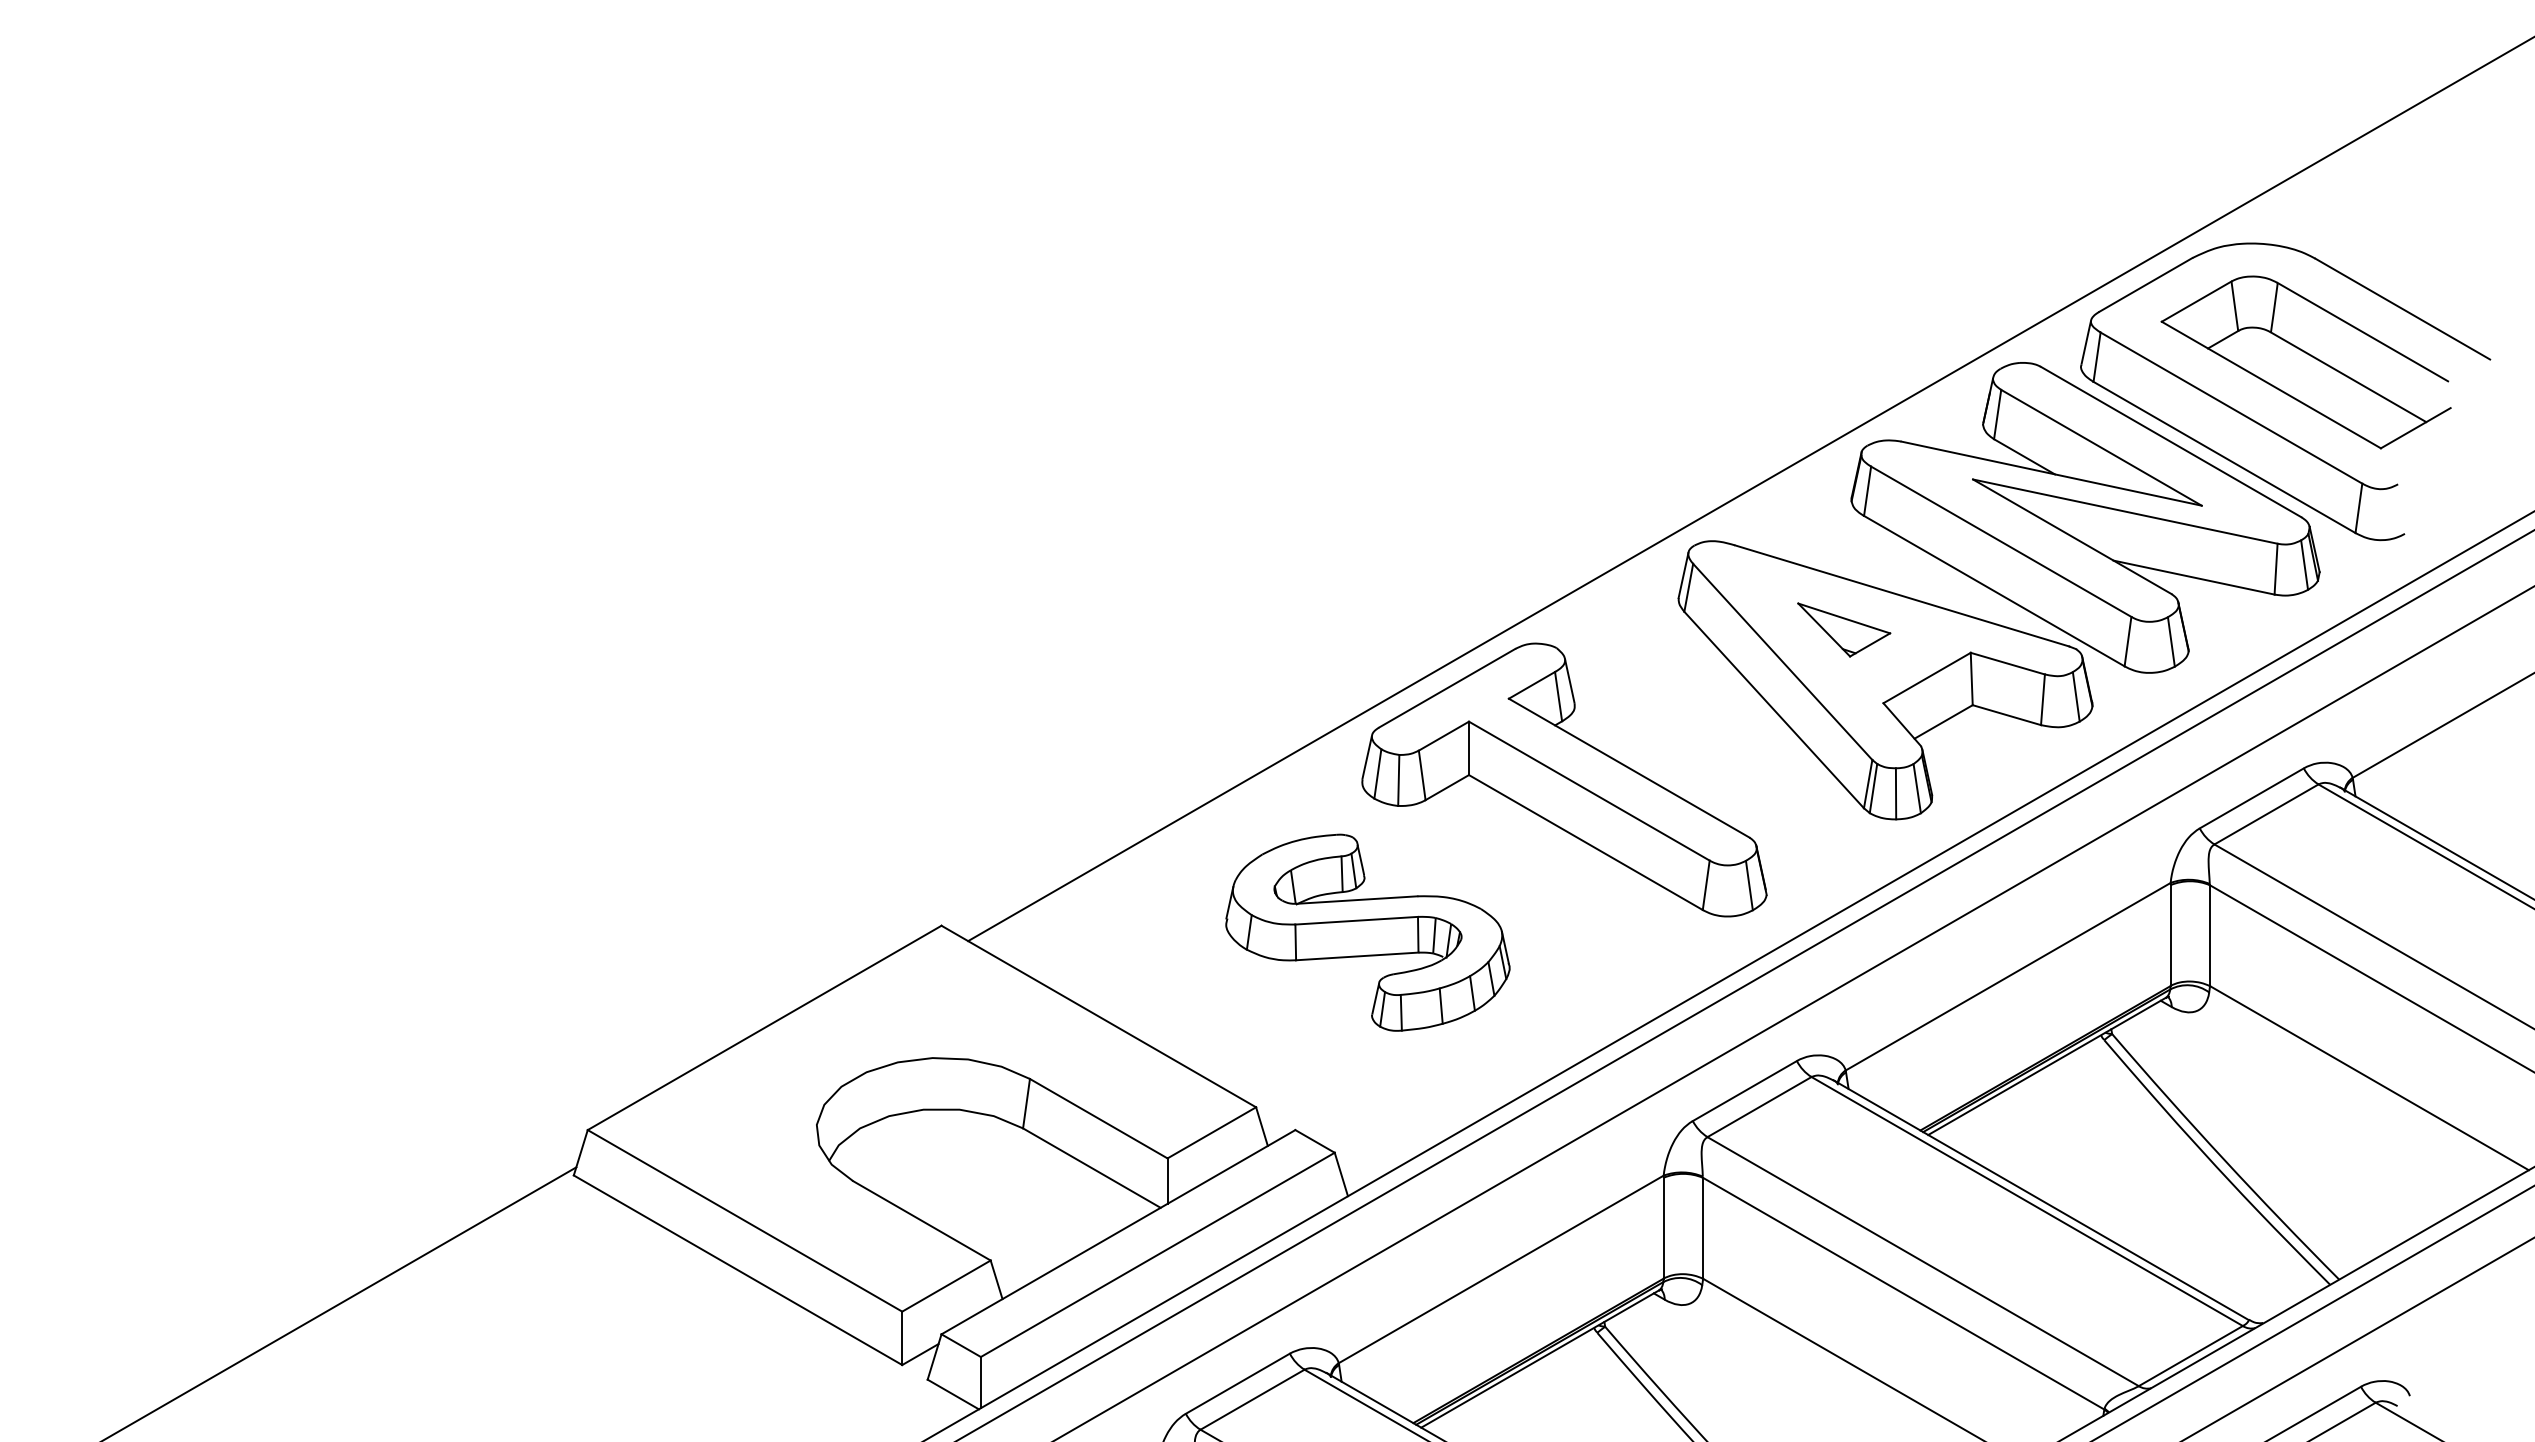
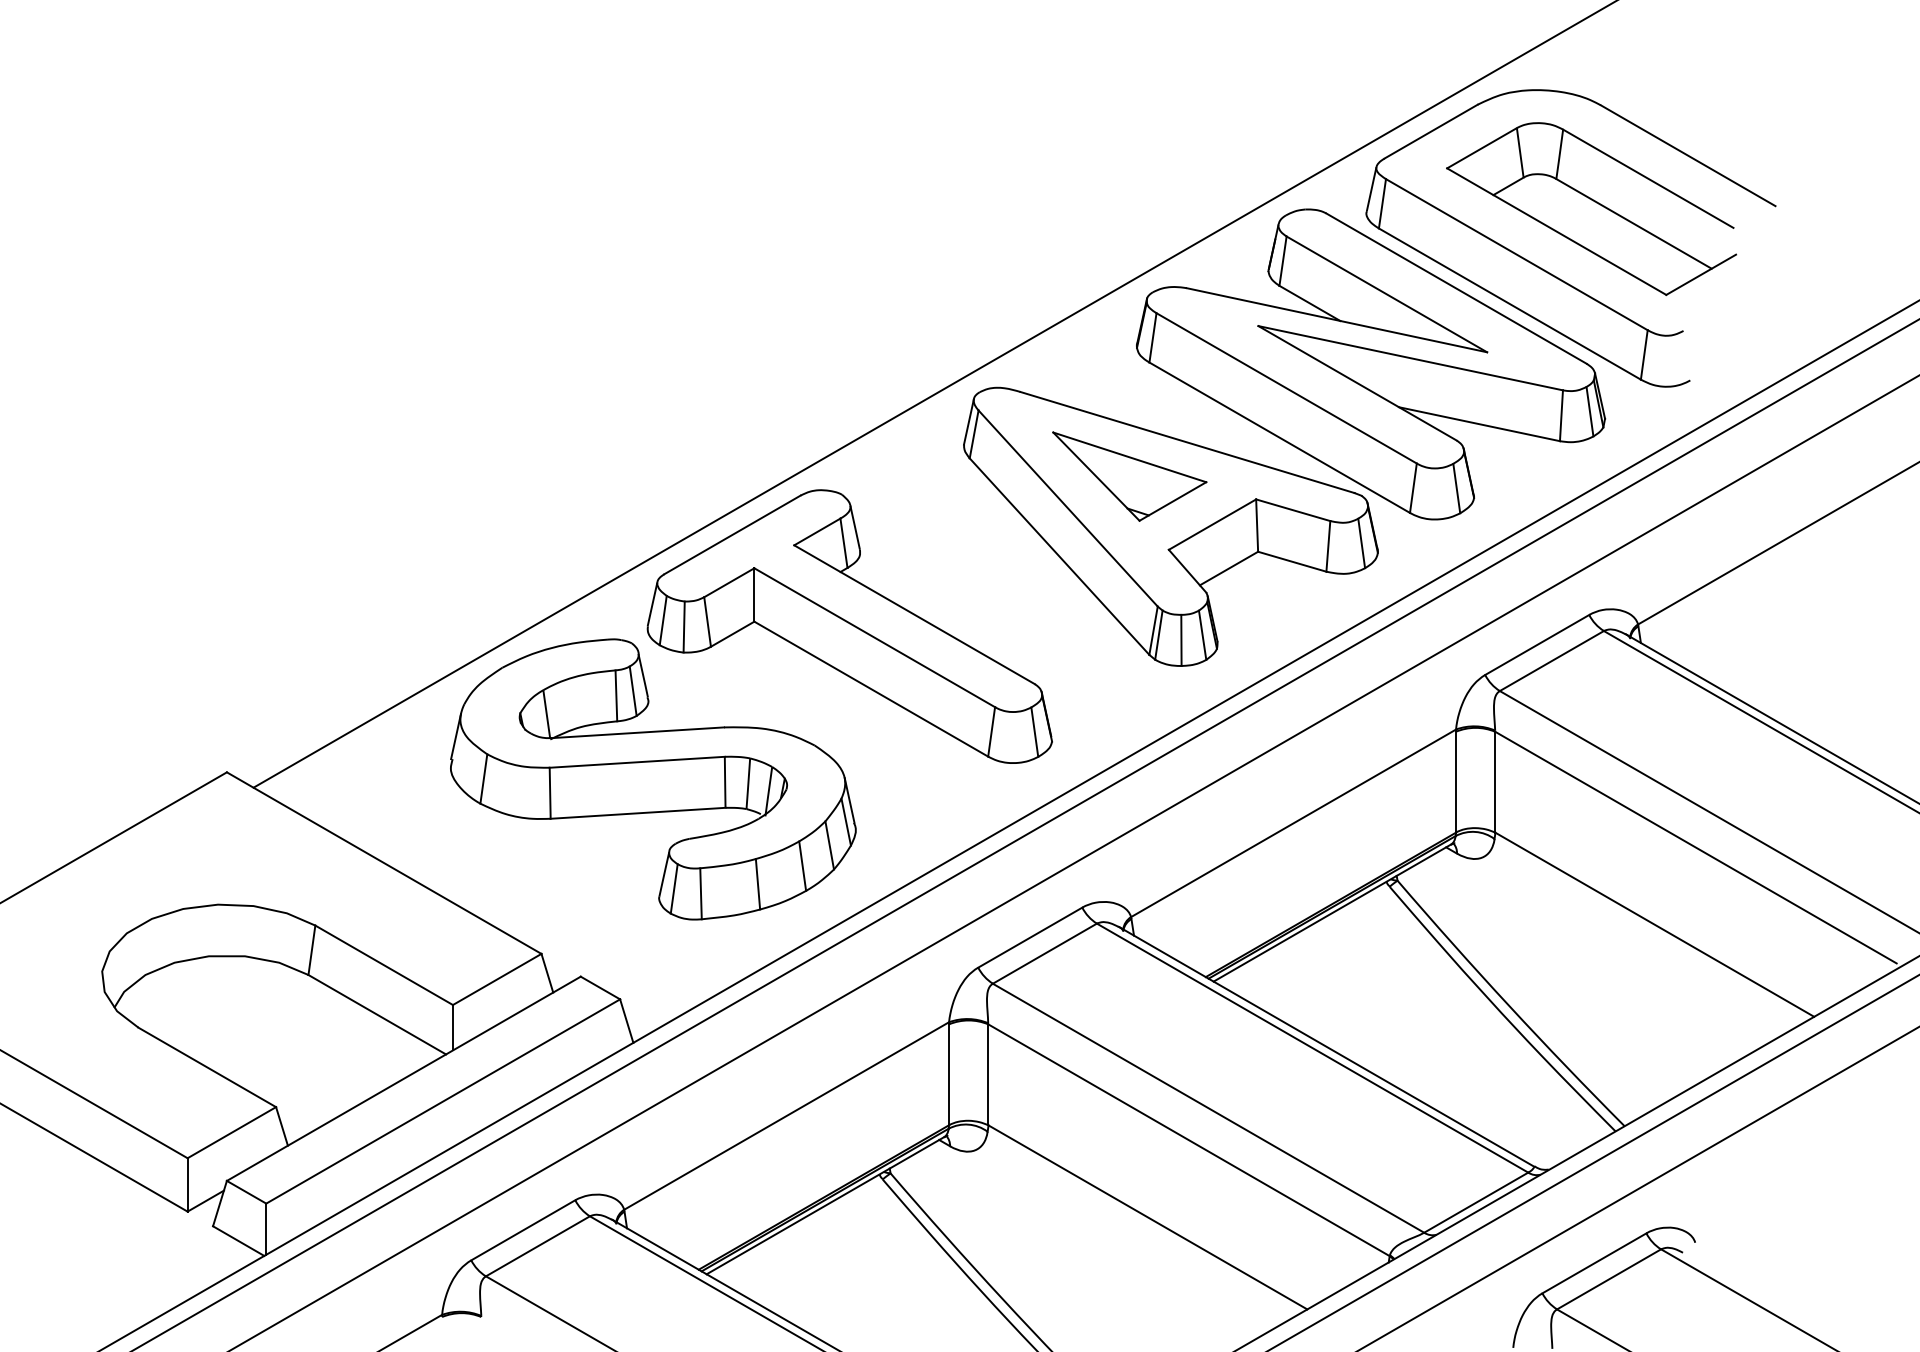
part: (1843, 629) -> (1128, 476), size x1.67
part: (1367, 932) -> (652, 779), size x1.43

